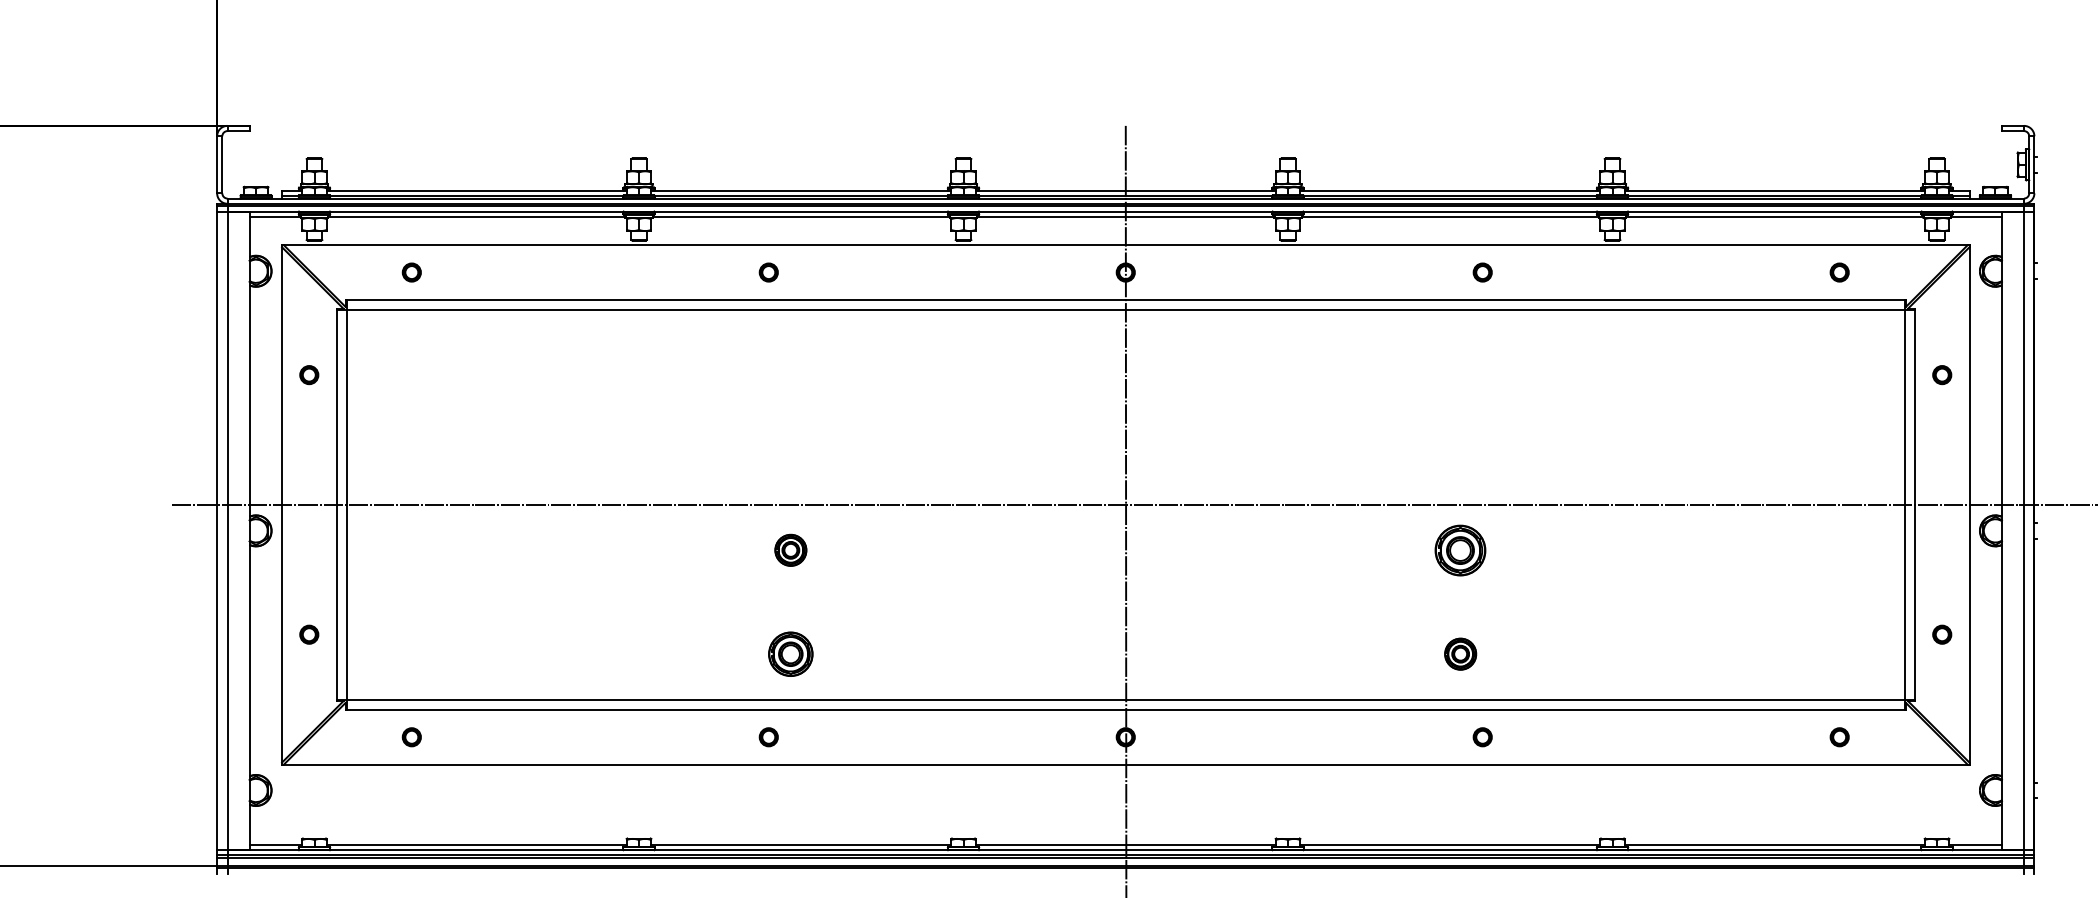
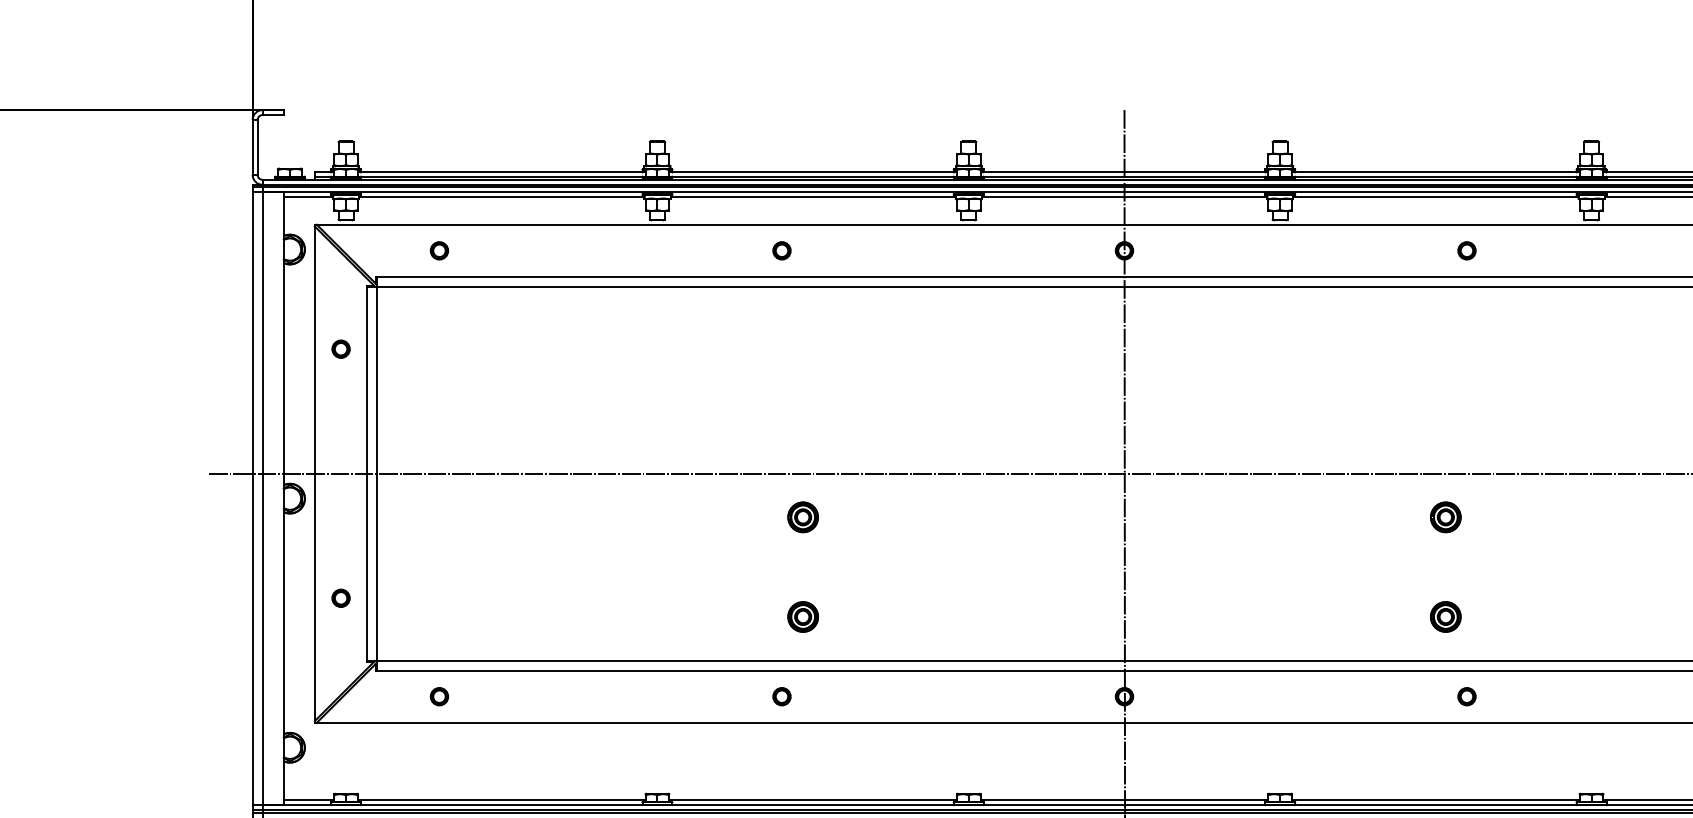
part: (1460, 549) -> (1445, 516), size x0.62
part: (790, 653) -> (802, 616), size x0.71

